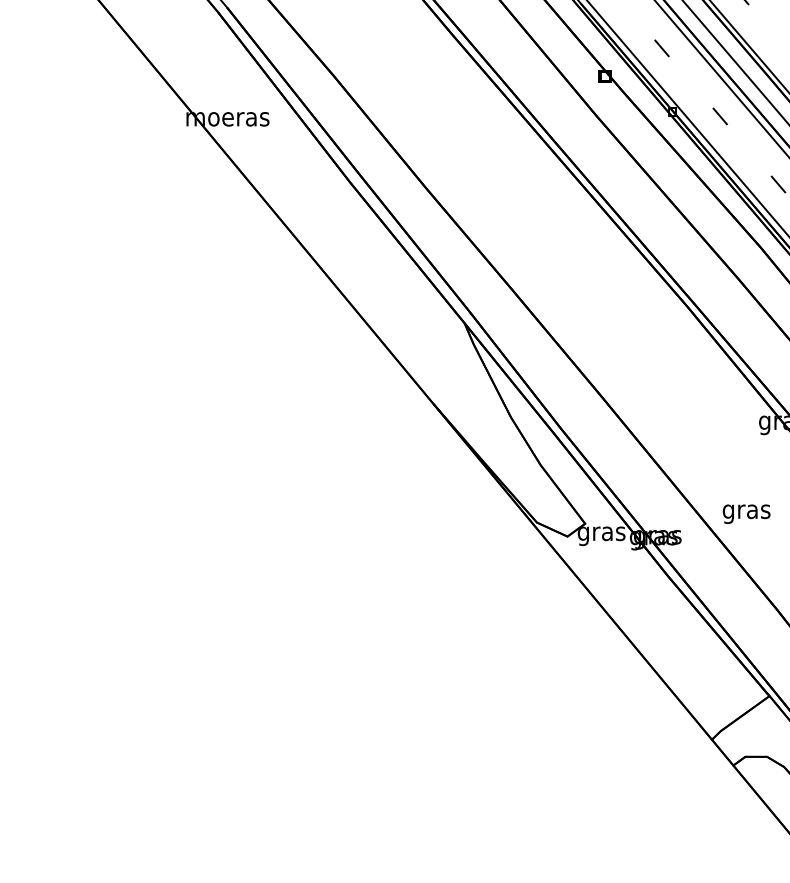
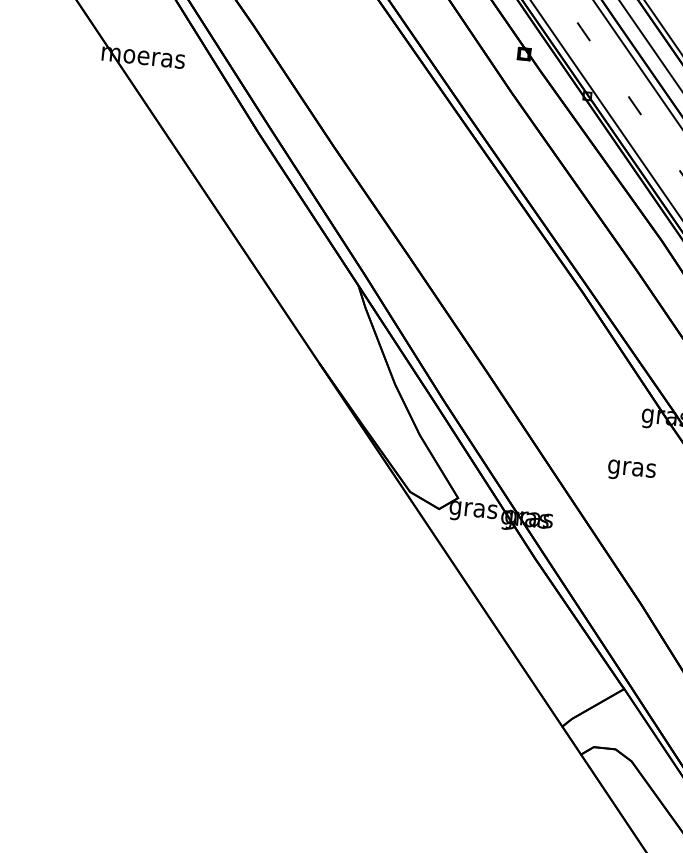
text: (746, 513) -> (631, 470), moved

